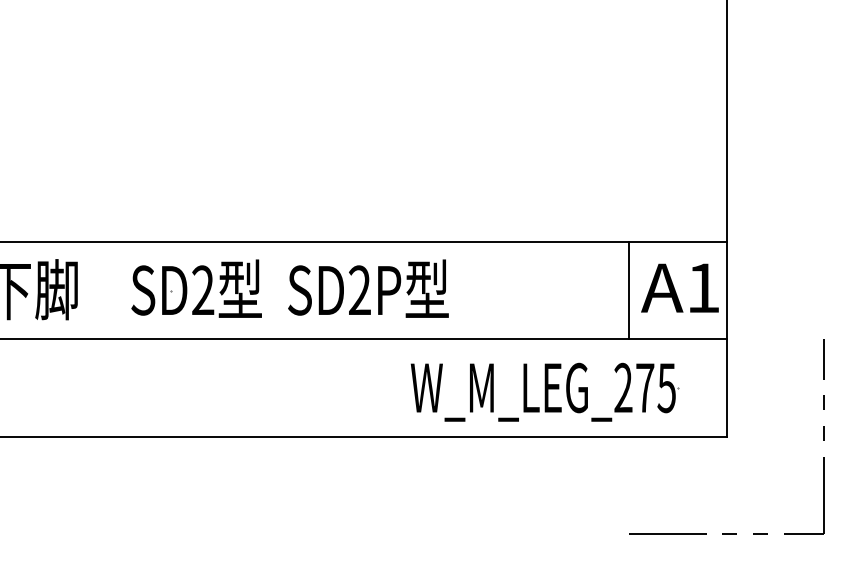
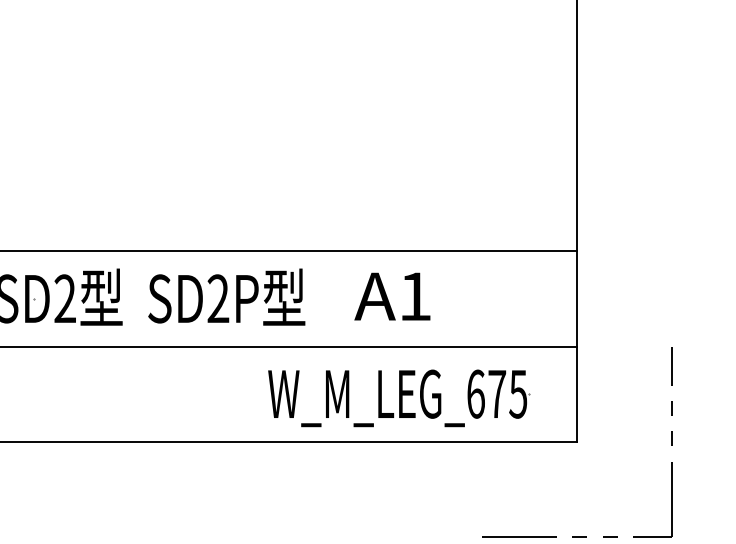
text: (679, 287) -> (391, 295), moved
line: (629, 290) -> (481, 298), removed
text: (623, 387) -> (476, 393), W_M_LEG_275 -> W_M_LEG_675

